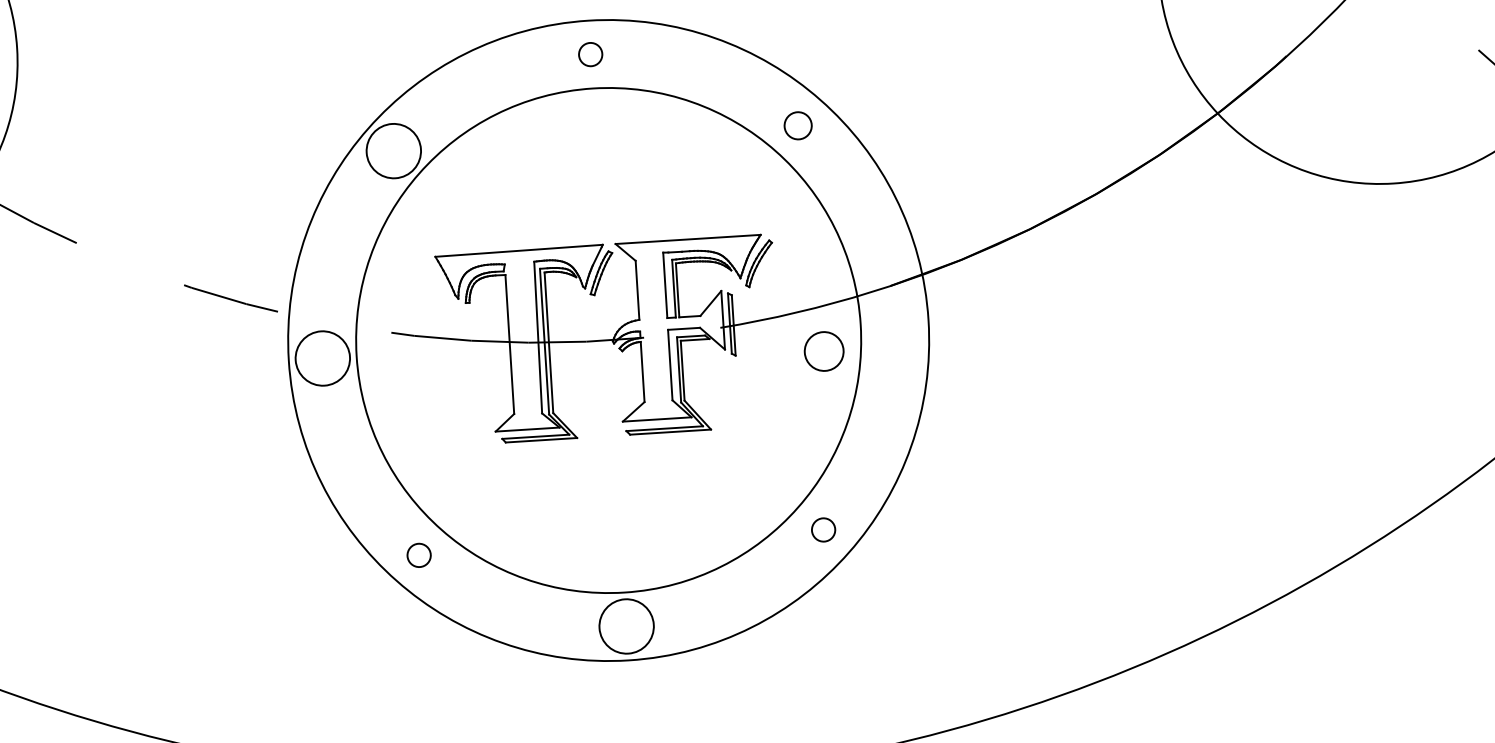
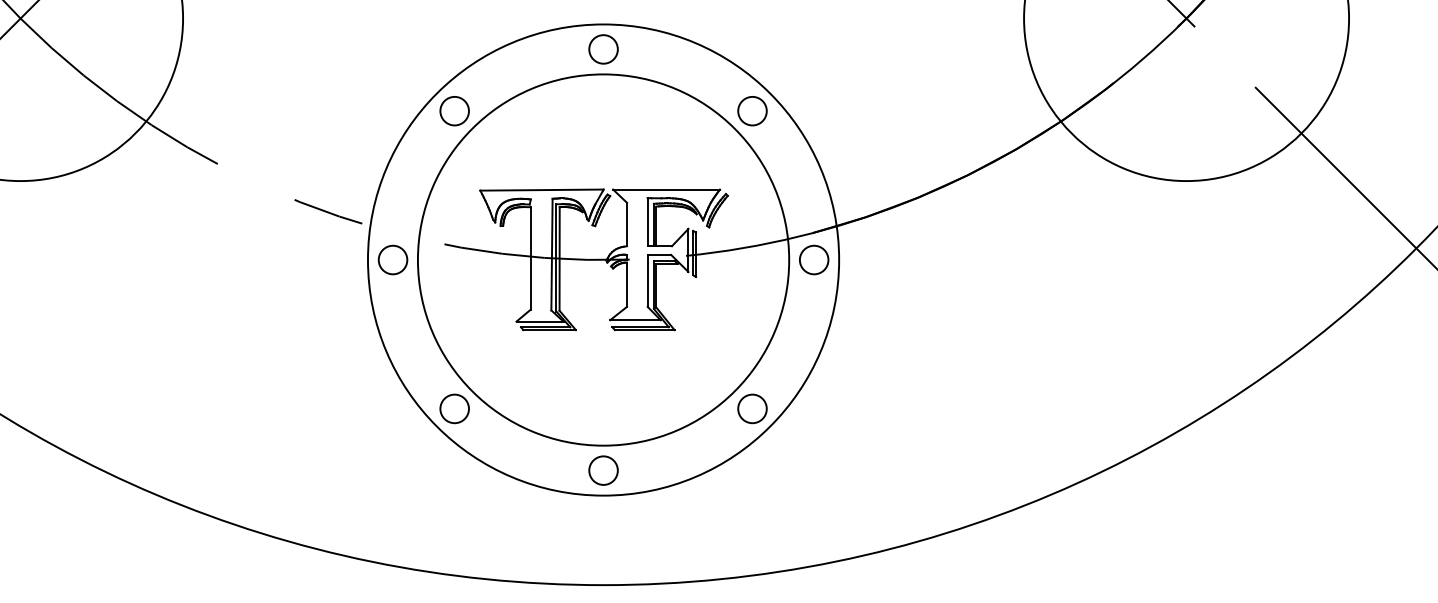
circle: (590, 54) -> (603, 49), size x1.67
circle: (798, 126) -> (752, 111), size x1.43
circle: (393, 150) -> (454, 110), size x0.71
circle: (824, 350) -> (814, 259), moved
circle: (322, 357) -> (392, 259), size x0.71
circle: (823, 529) -> (752, 408), size x1.67
circle: (418, 554) -> (454, 408), size x1.67
circle: (626, 626) -> (603, 470), size x0.71

